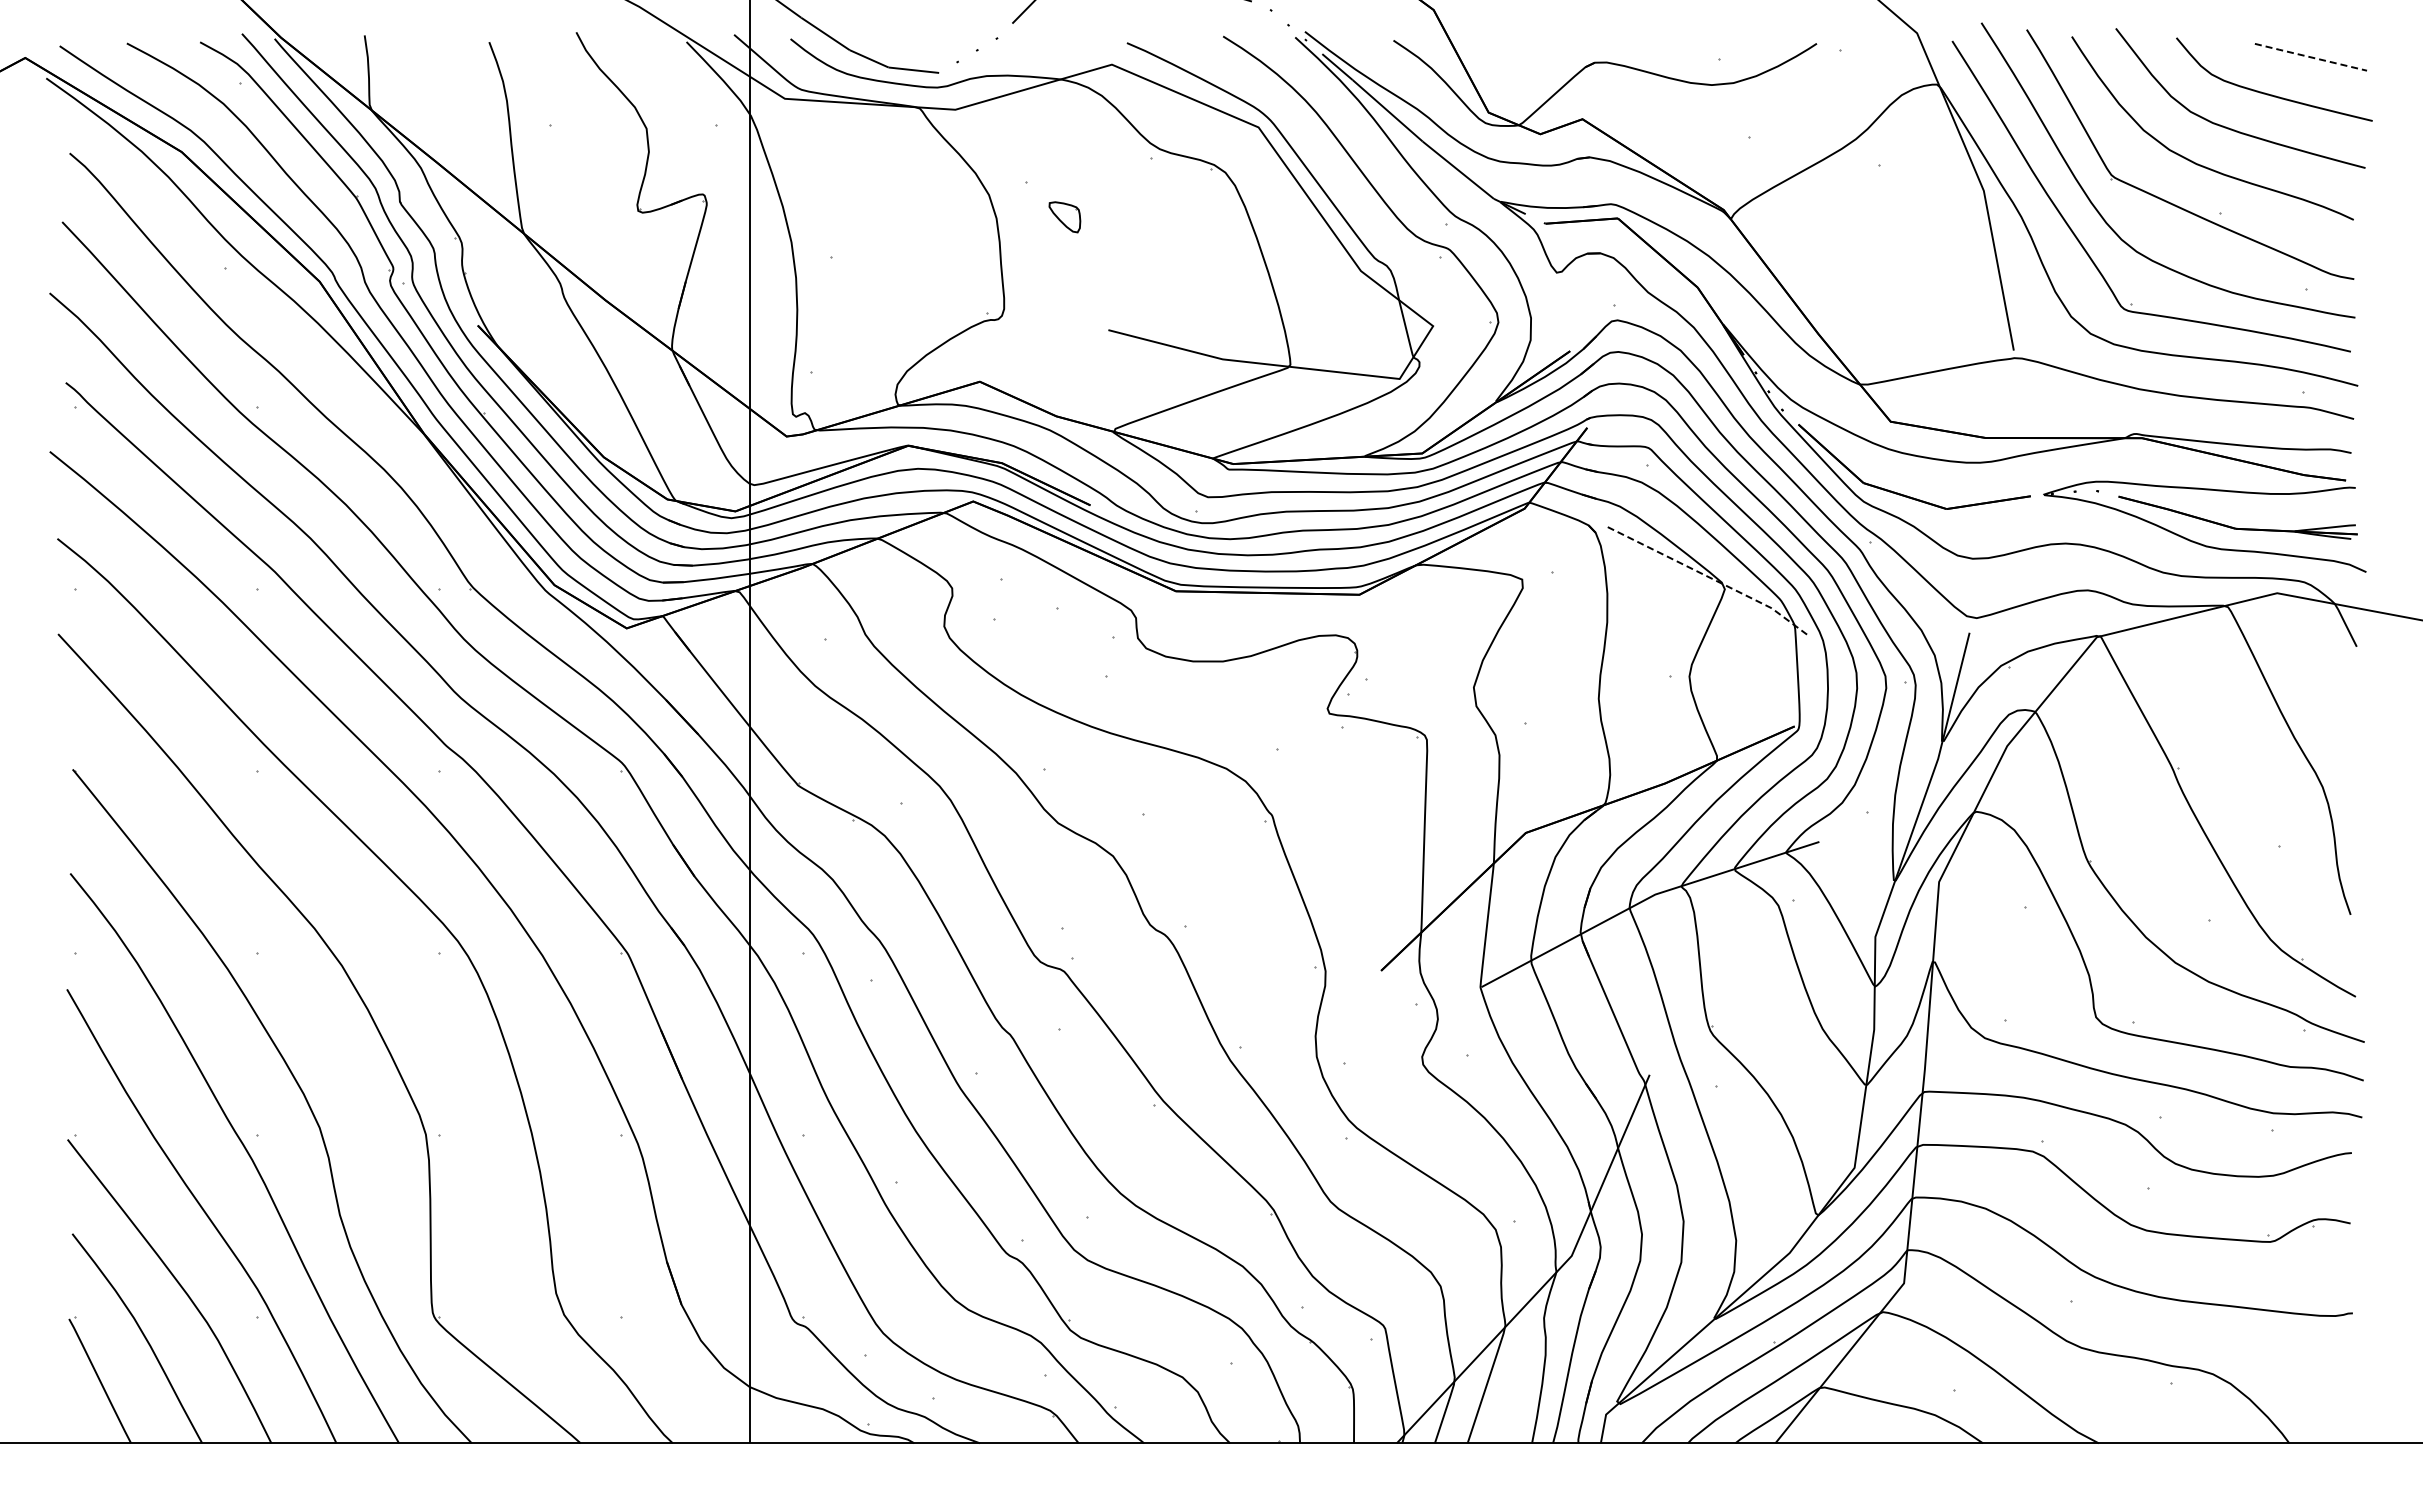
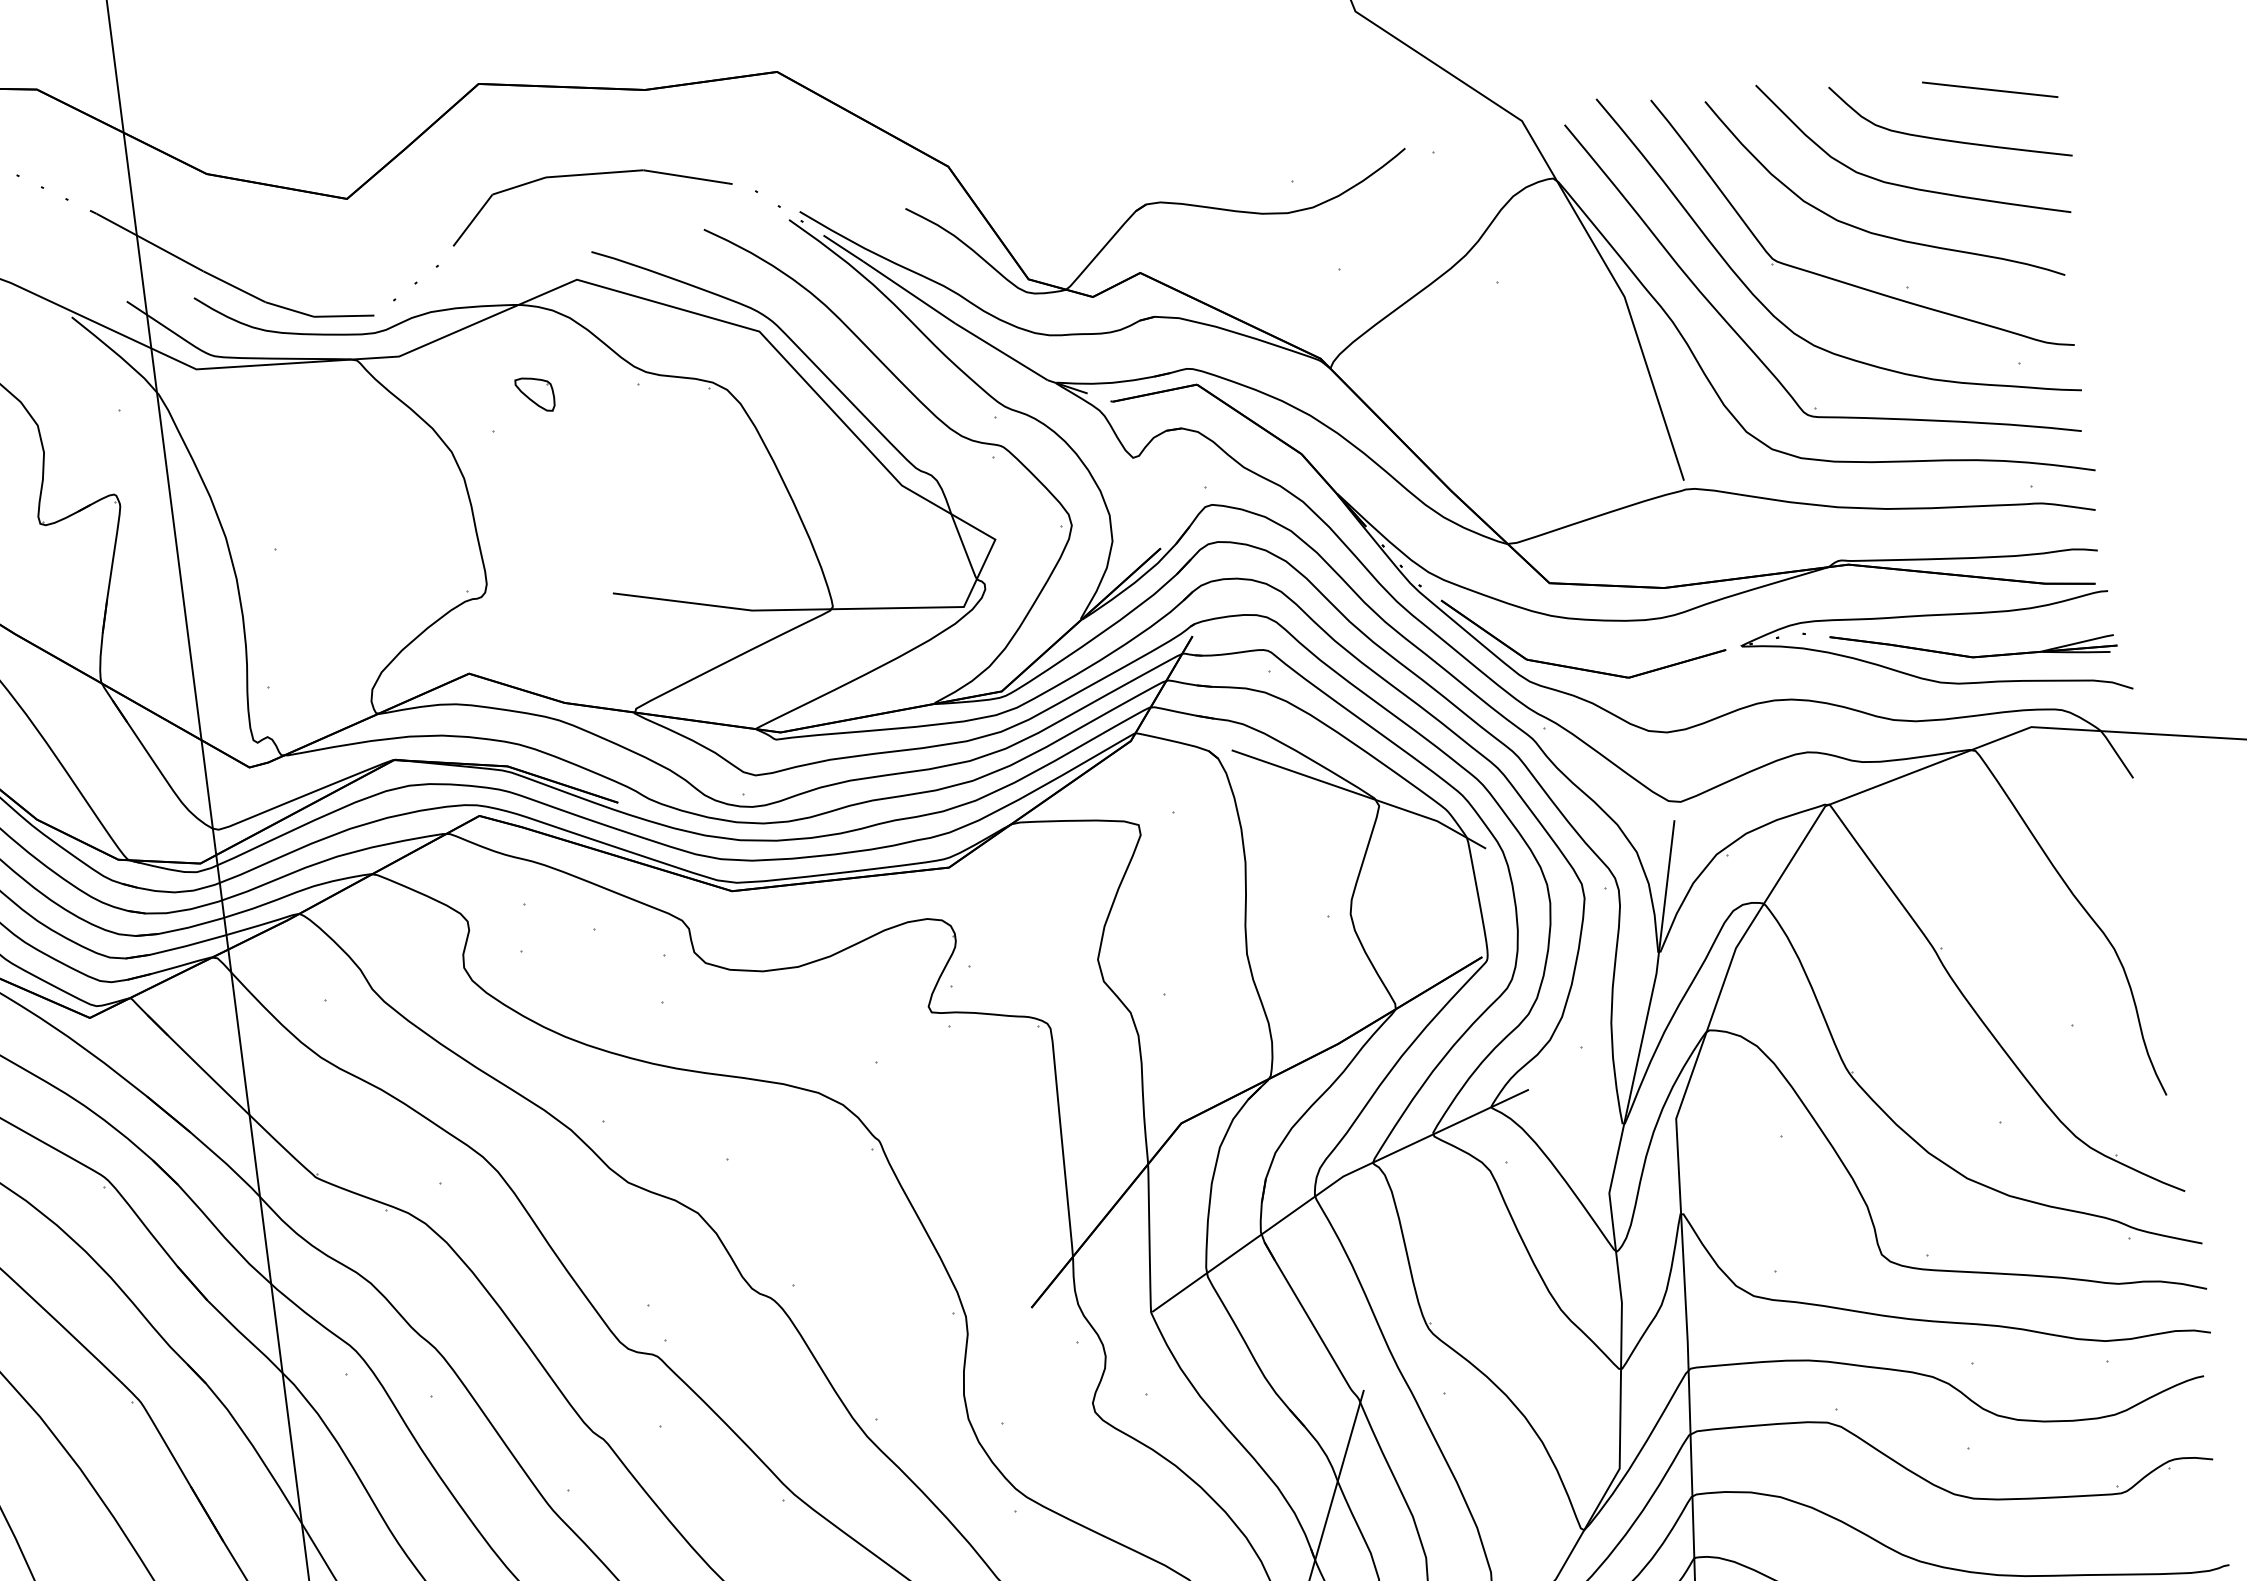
line: (2311, 57) -> (1990, 89), dashed -> solid
part: (1064, 217) -> (534, 395), moved
line: (1711, 578) -> (1361, 795), dashed -> solid

